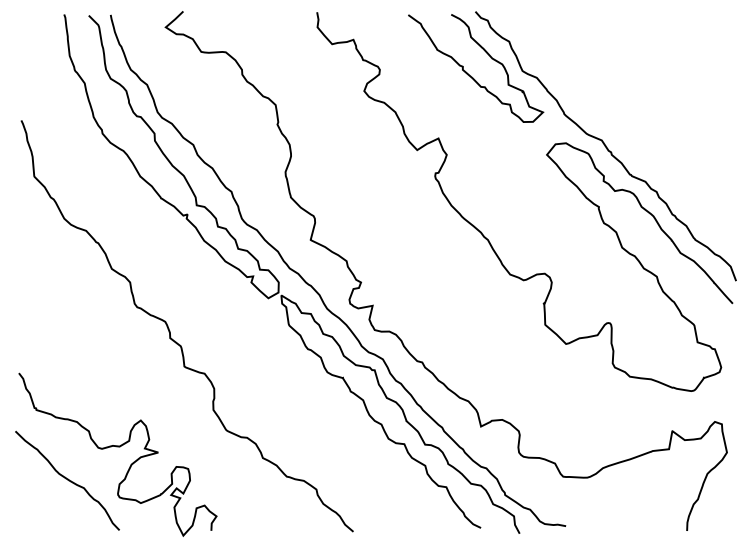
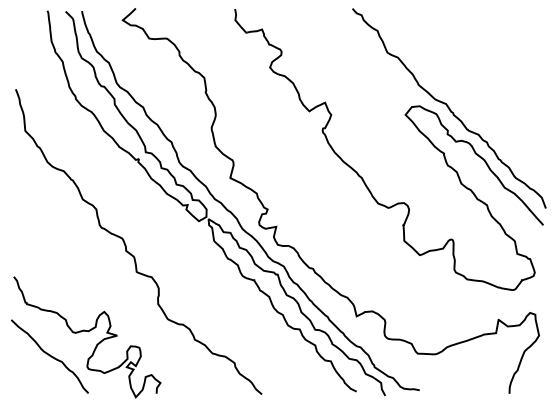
curve: (472, 76) -> (350, 56), removed

